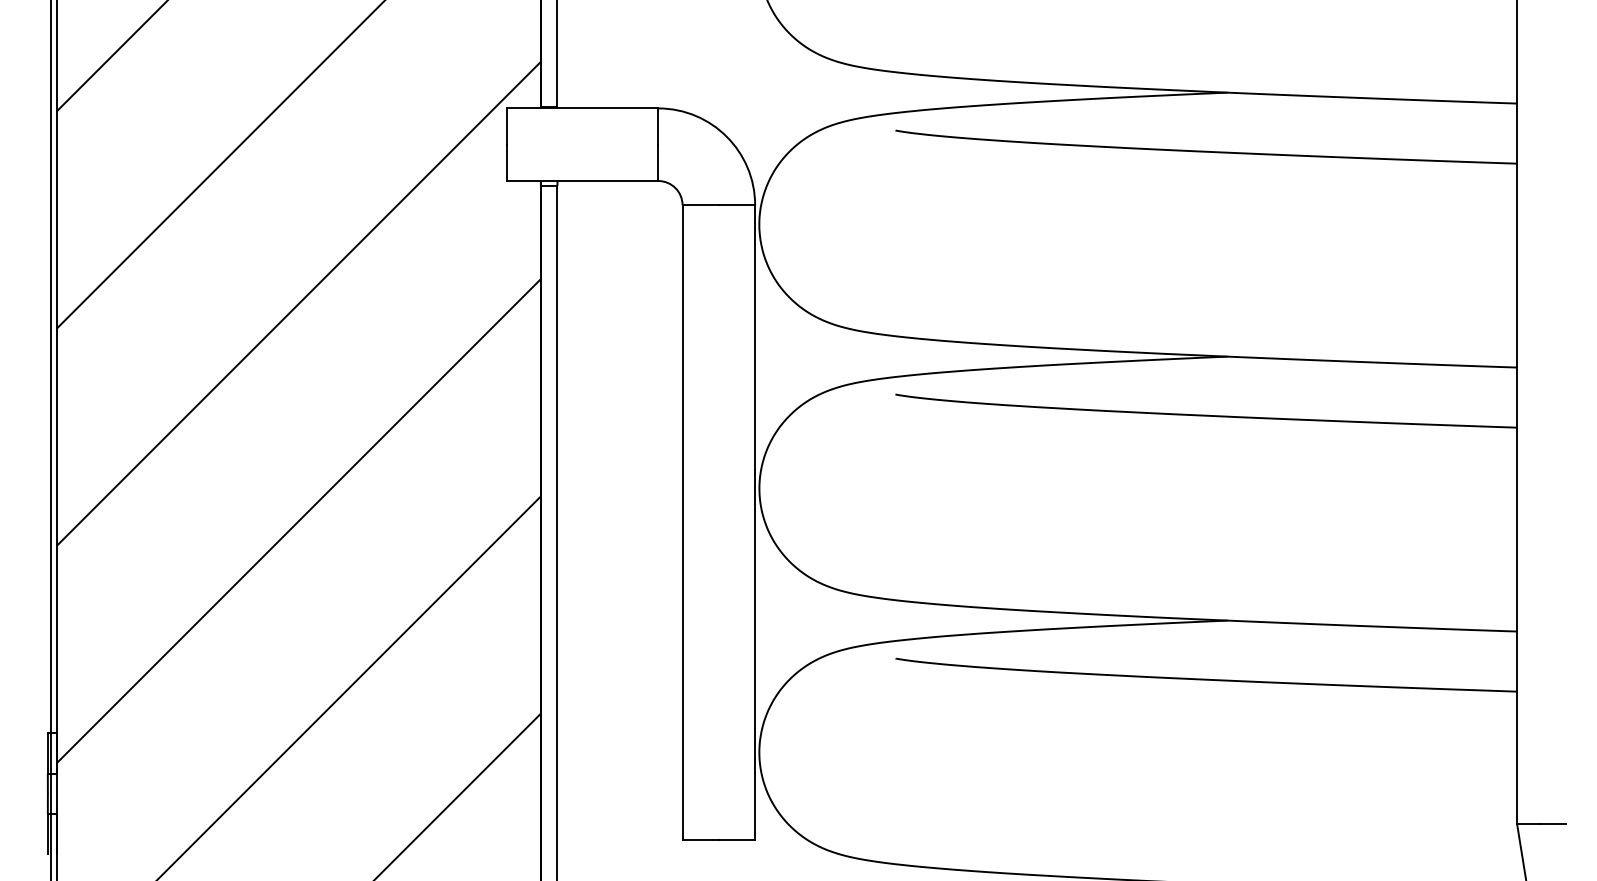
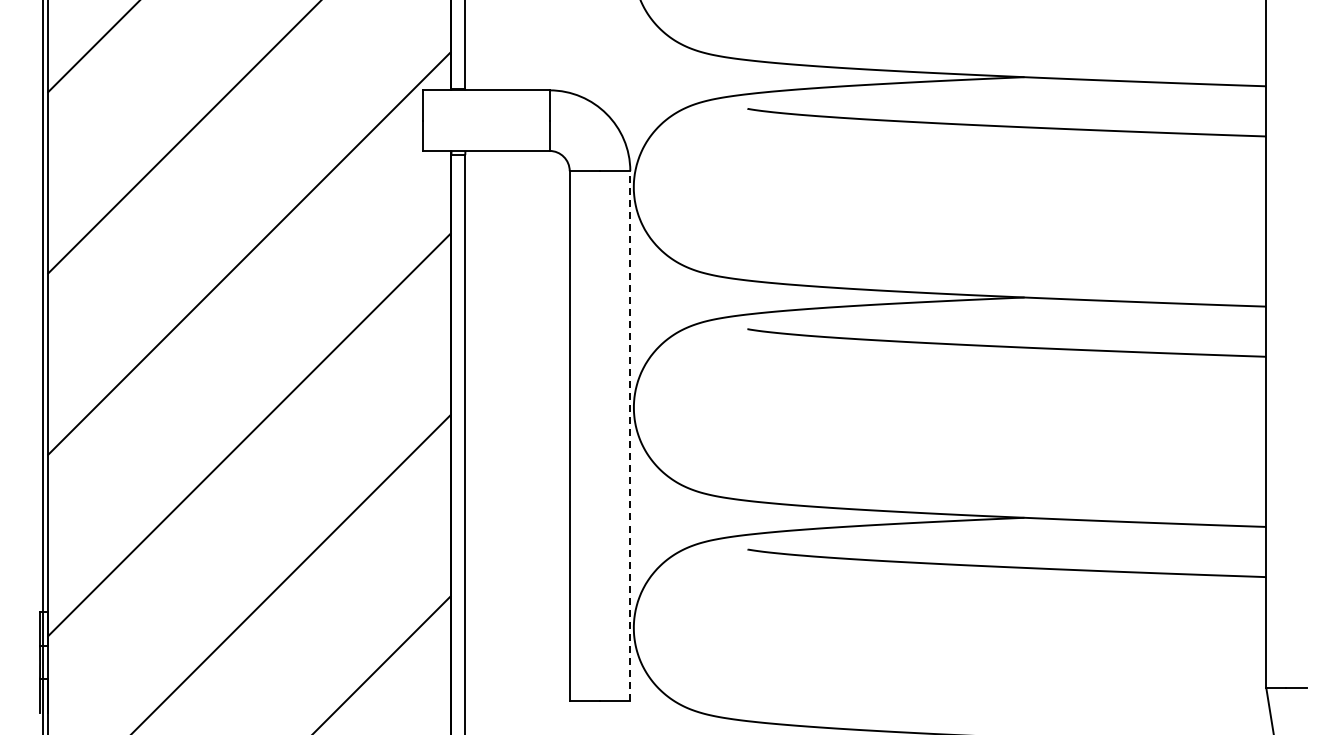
line: (755, 521) -> (630, 435), solid -> dashed

